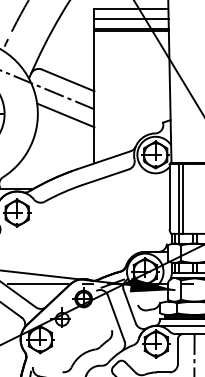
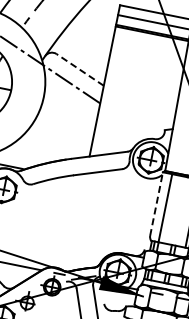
line: (67, 80) -> (79, 69), solid -> dashed
line: (65, 115) -> (70, 103), removed
line: (169, 196) -> (156, 203), solid -> dashed
line: (182, 198) -> (168, 208), removed

